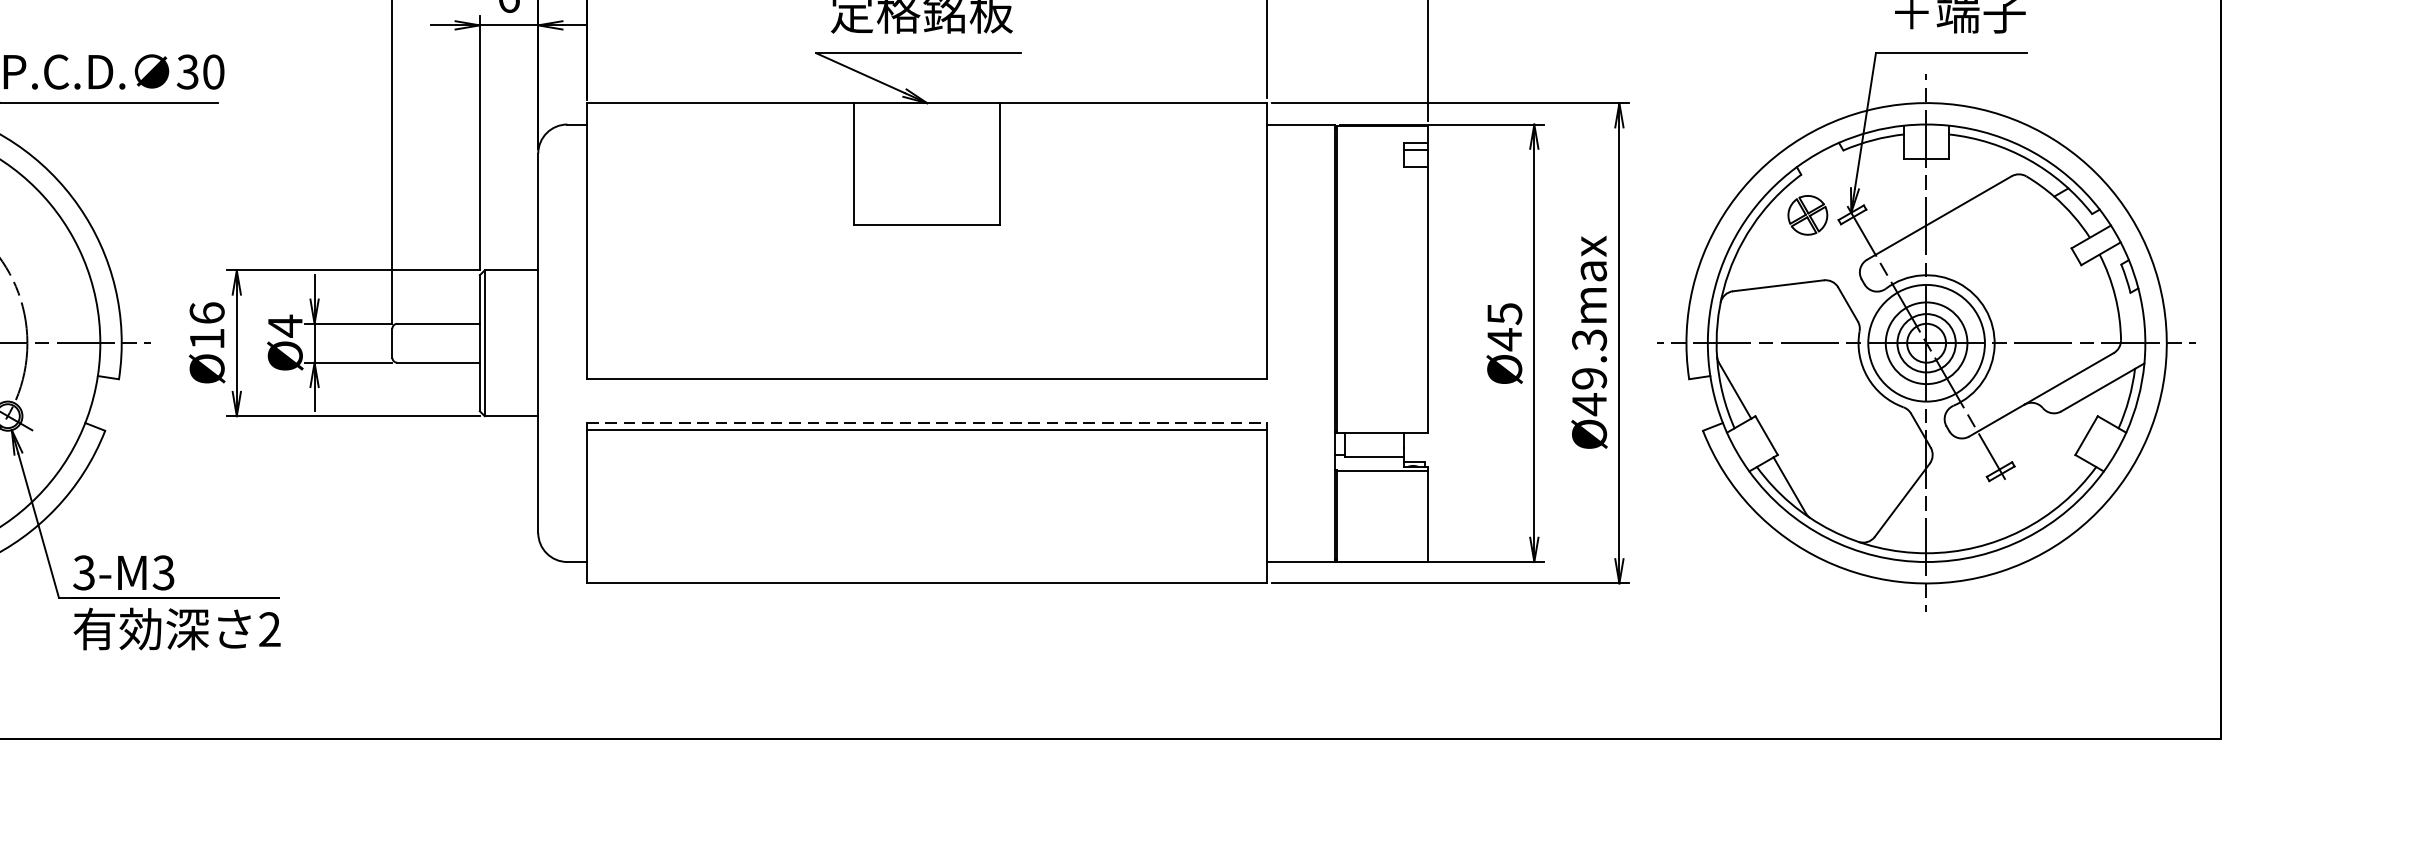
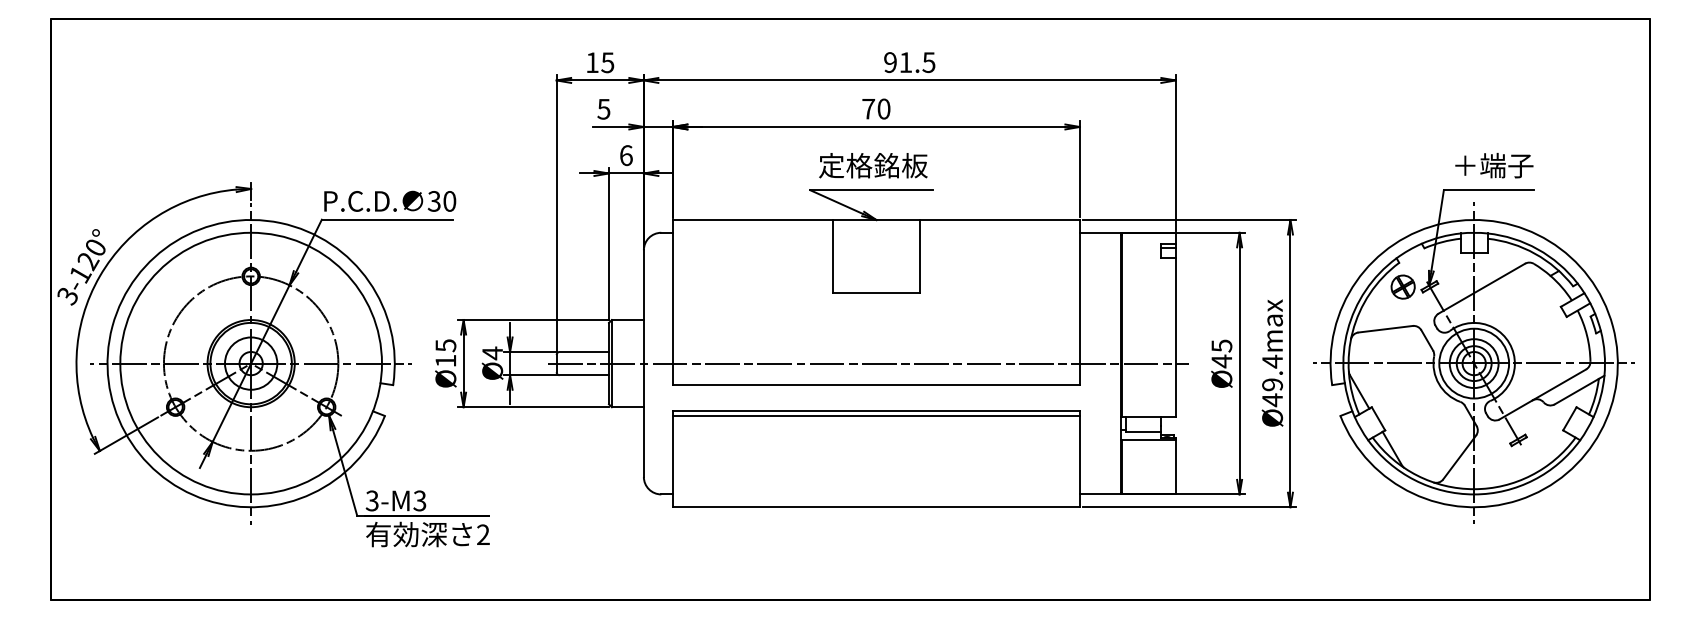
text: (206, 312) -> (445, 345), Ø16 -> Ø15
text: (1589, 339) -> (1272, 361), Ø49.3max -> Ø49.4max
line: (913, 343) -> (868, 363), added
line: (927, 423) -> (876, 411), dashed -> solid

